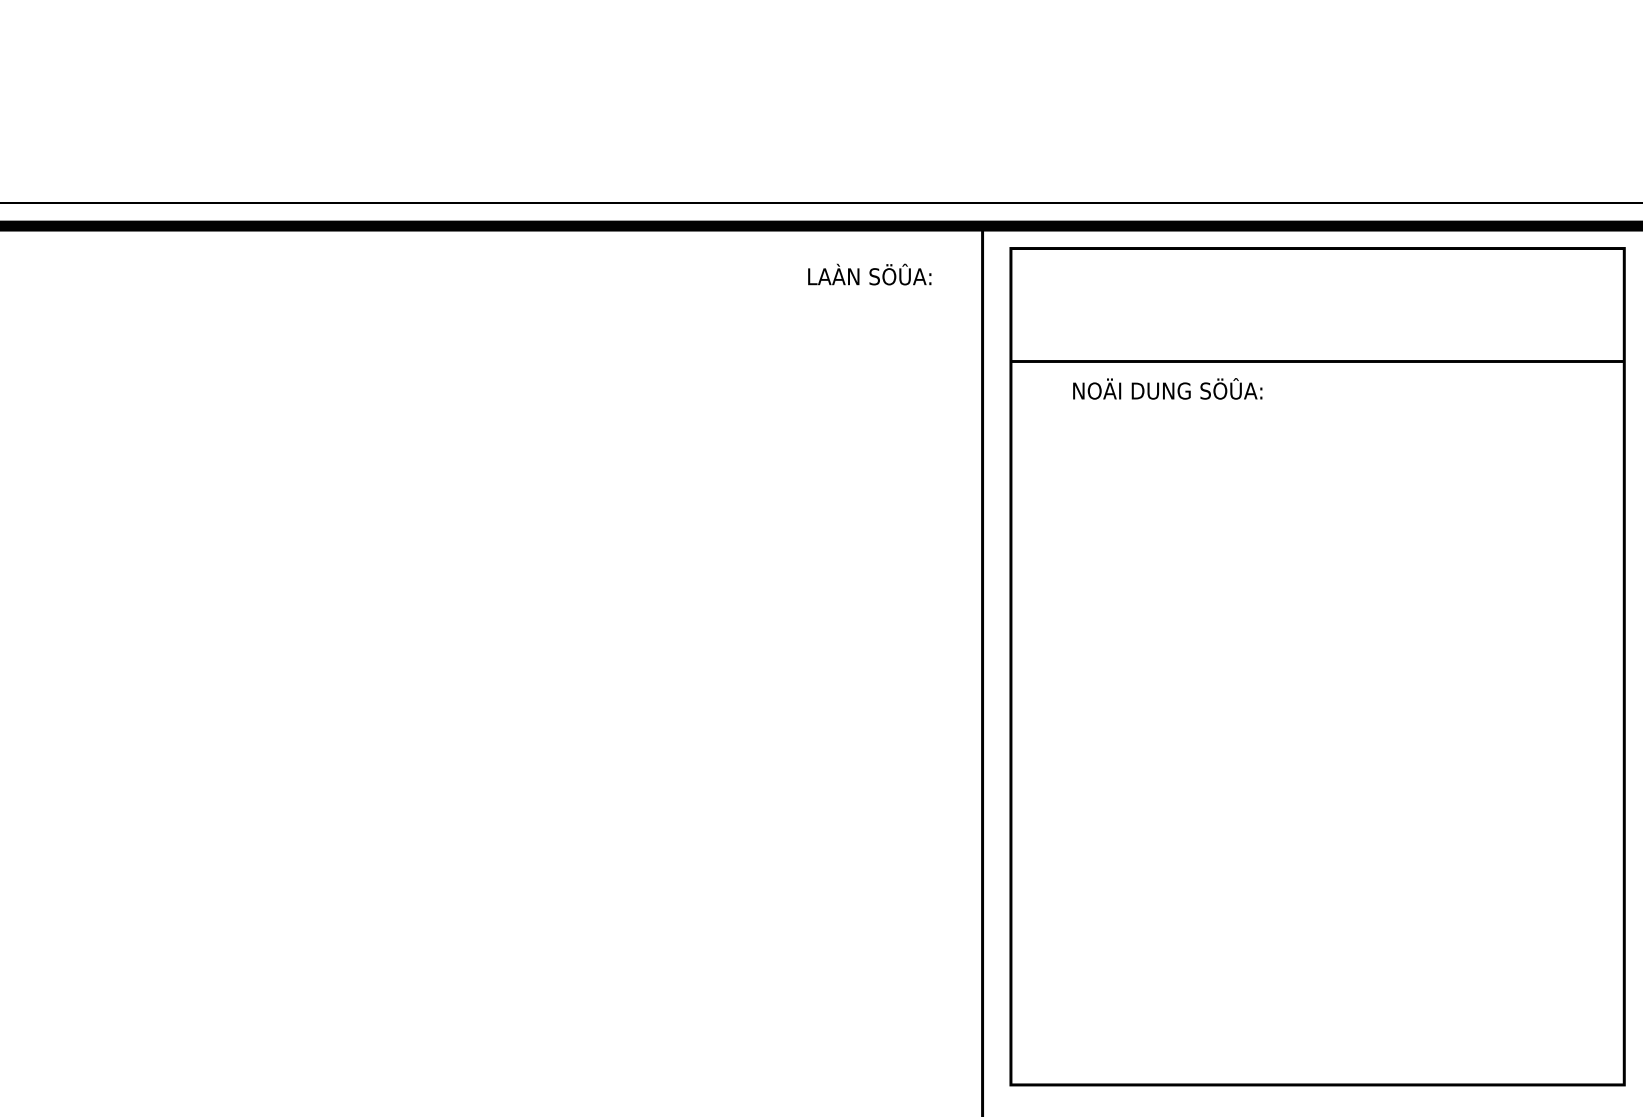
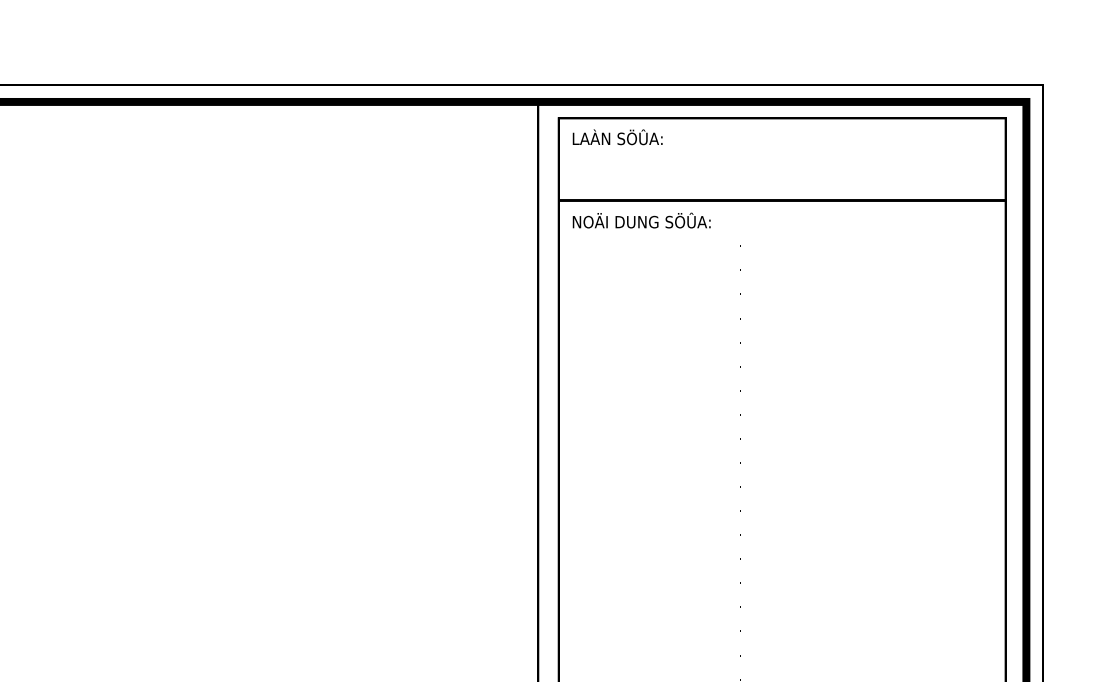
text: (869, 274) -> (617, 137), moved
text: (1167, 388) -> (641, 220), moved

